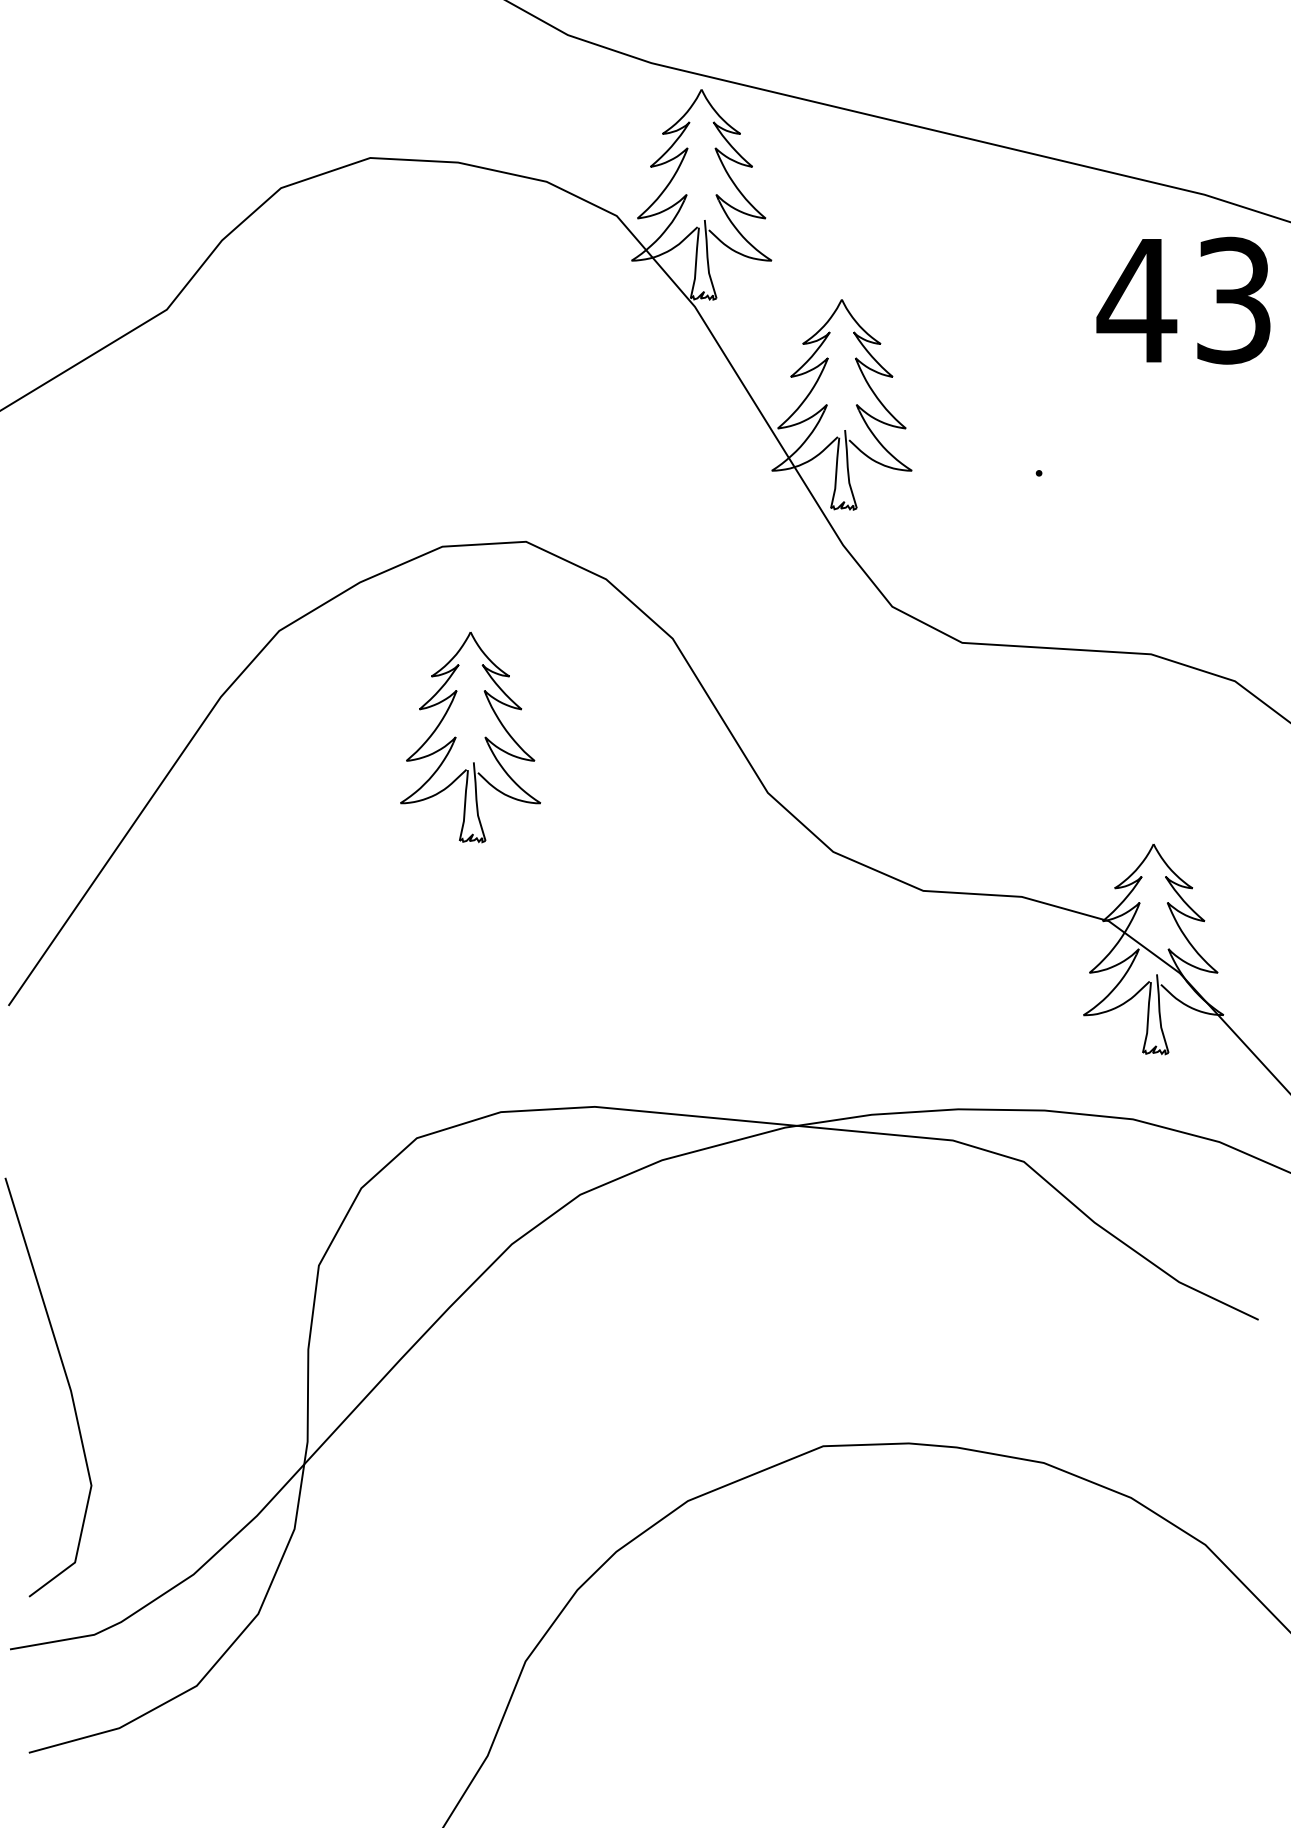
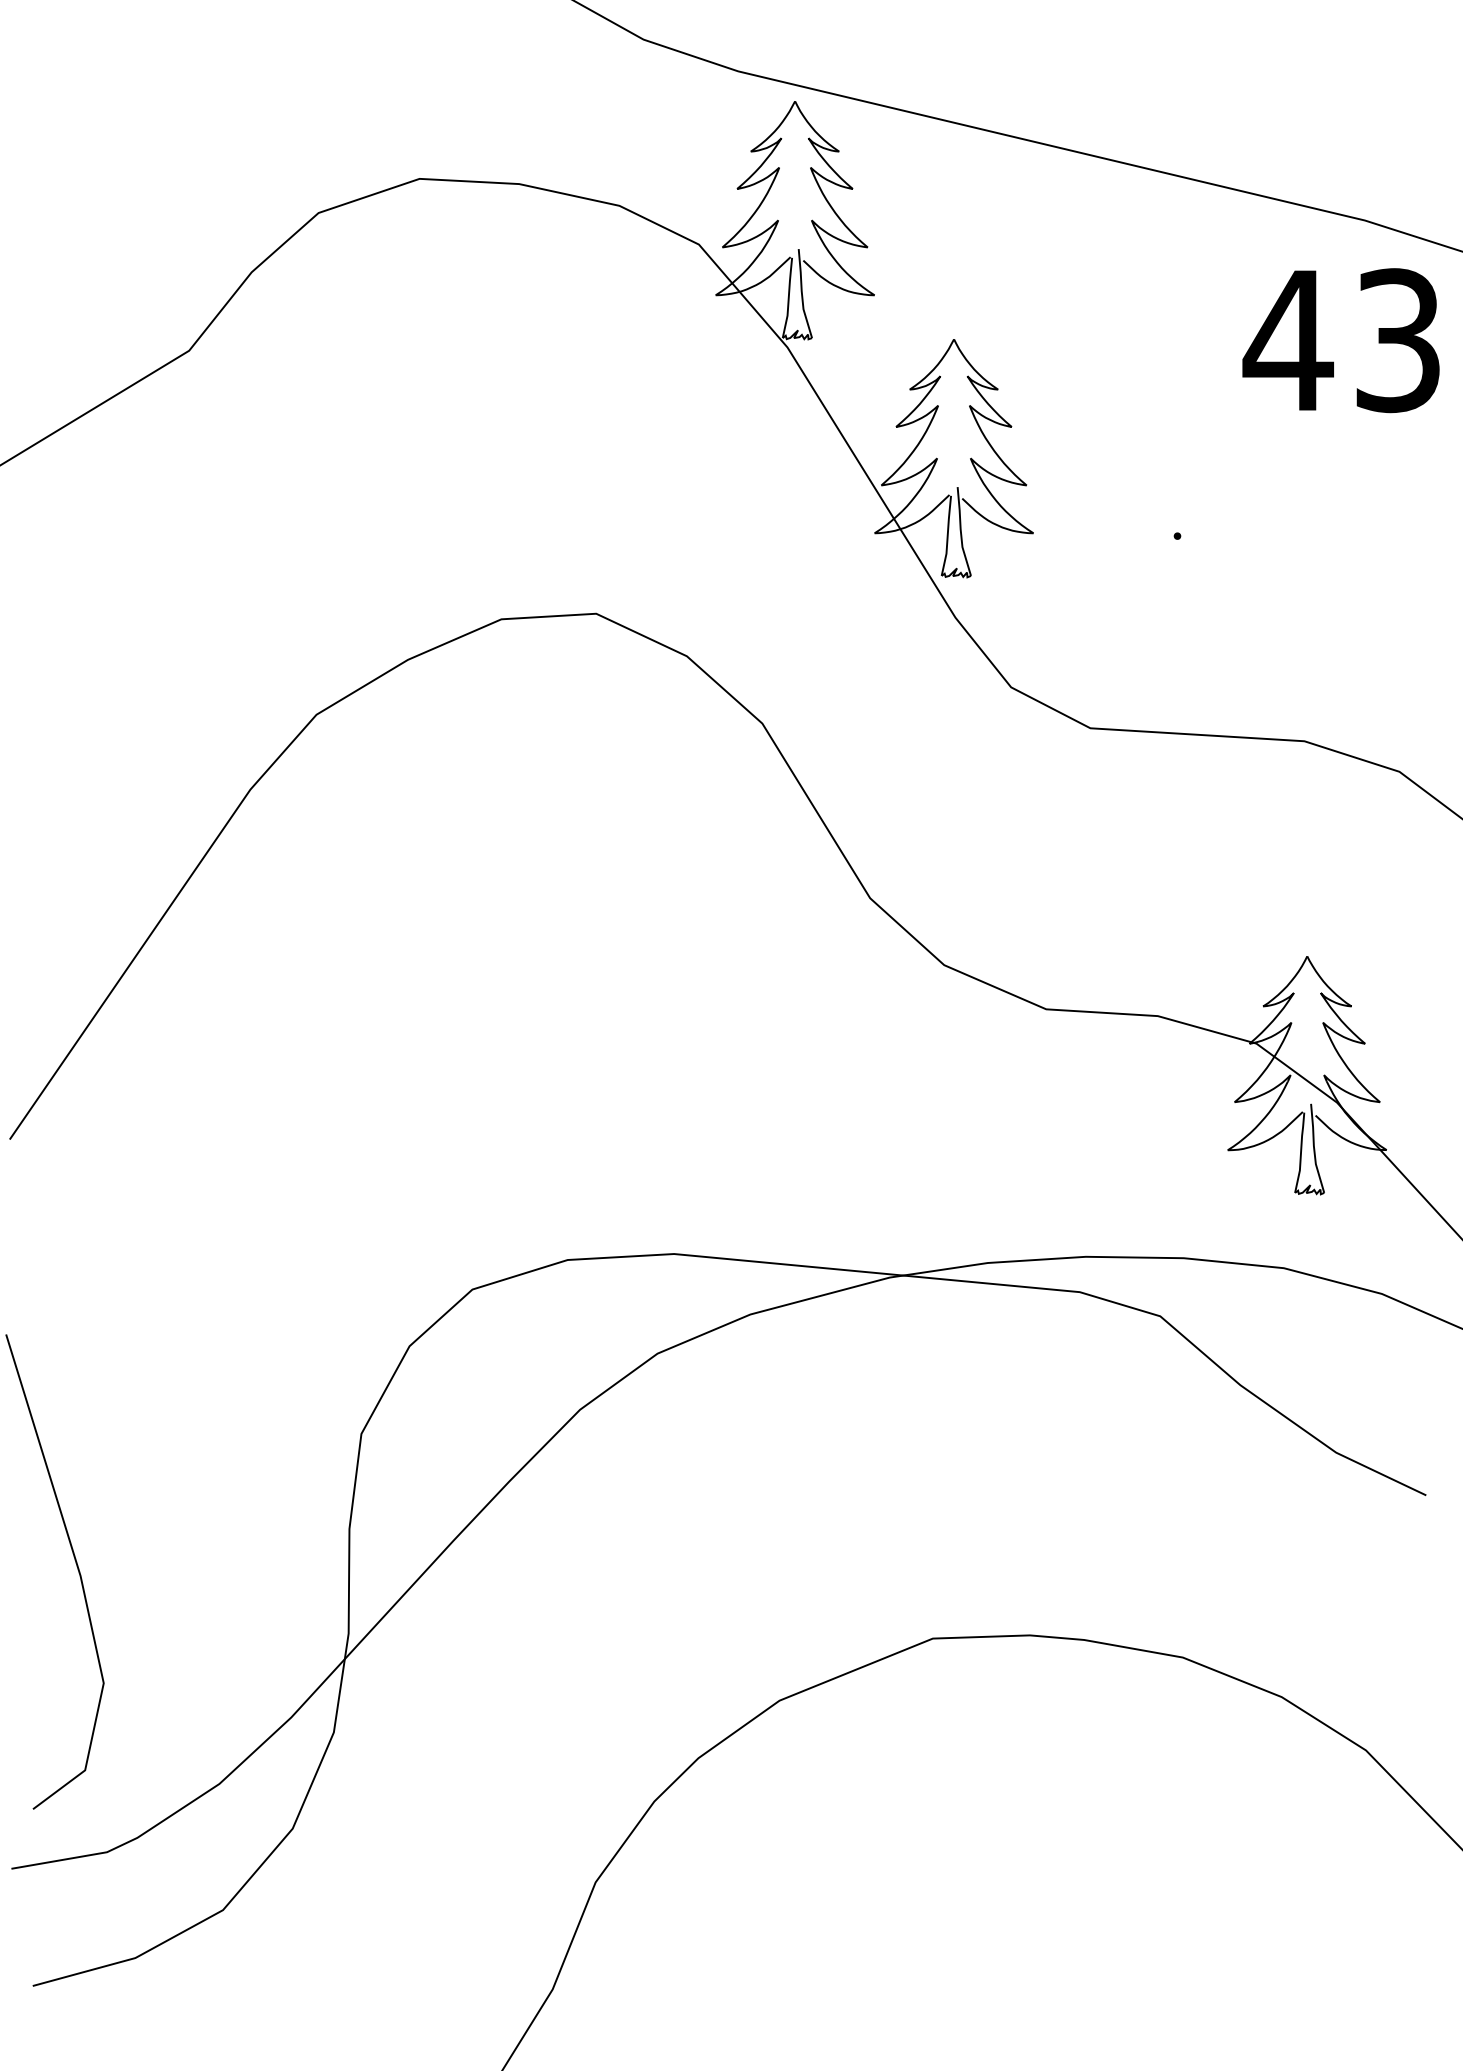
part: (456, 737) -> (517, 835), removed

